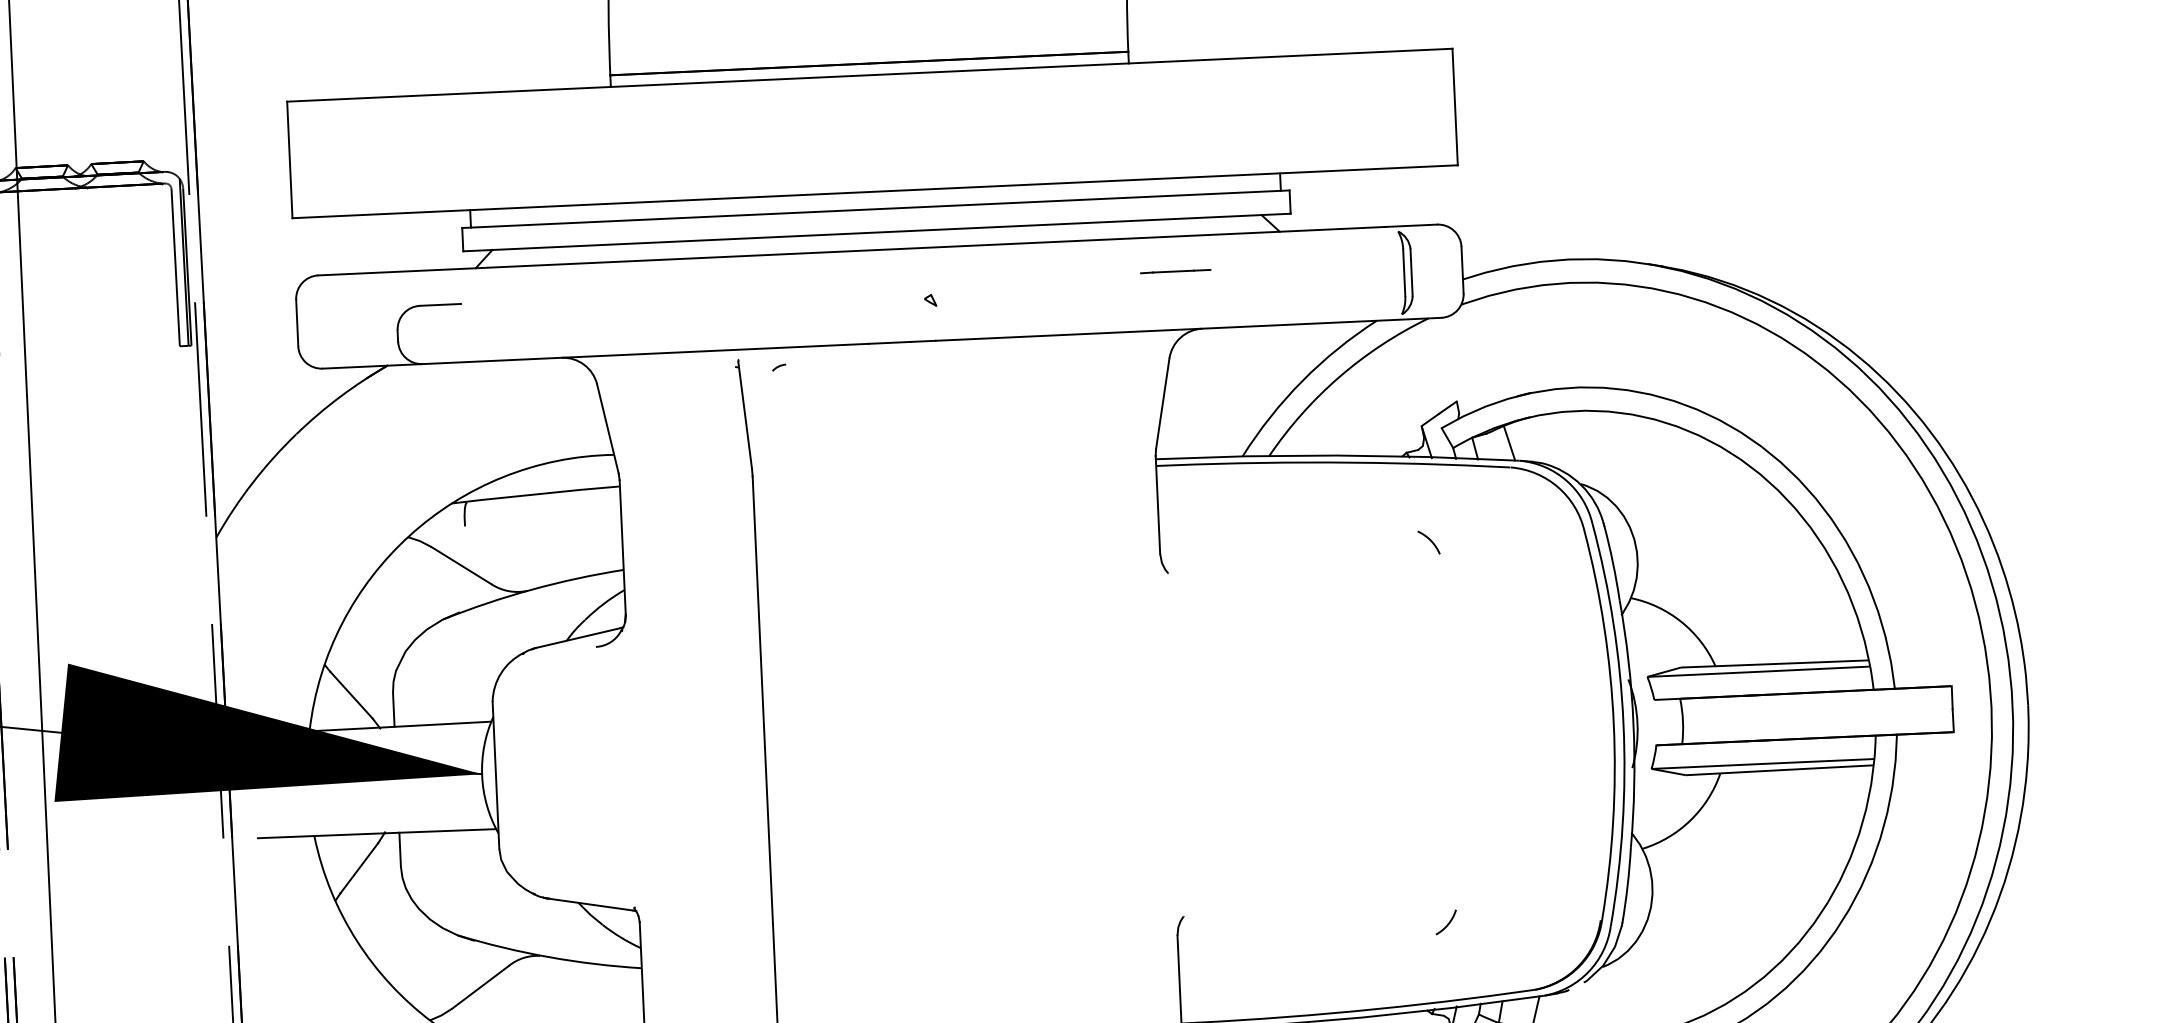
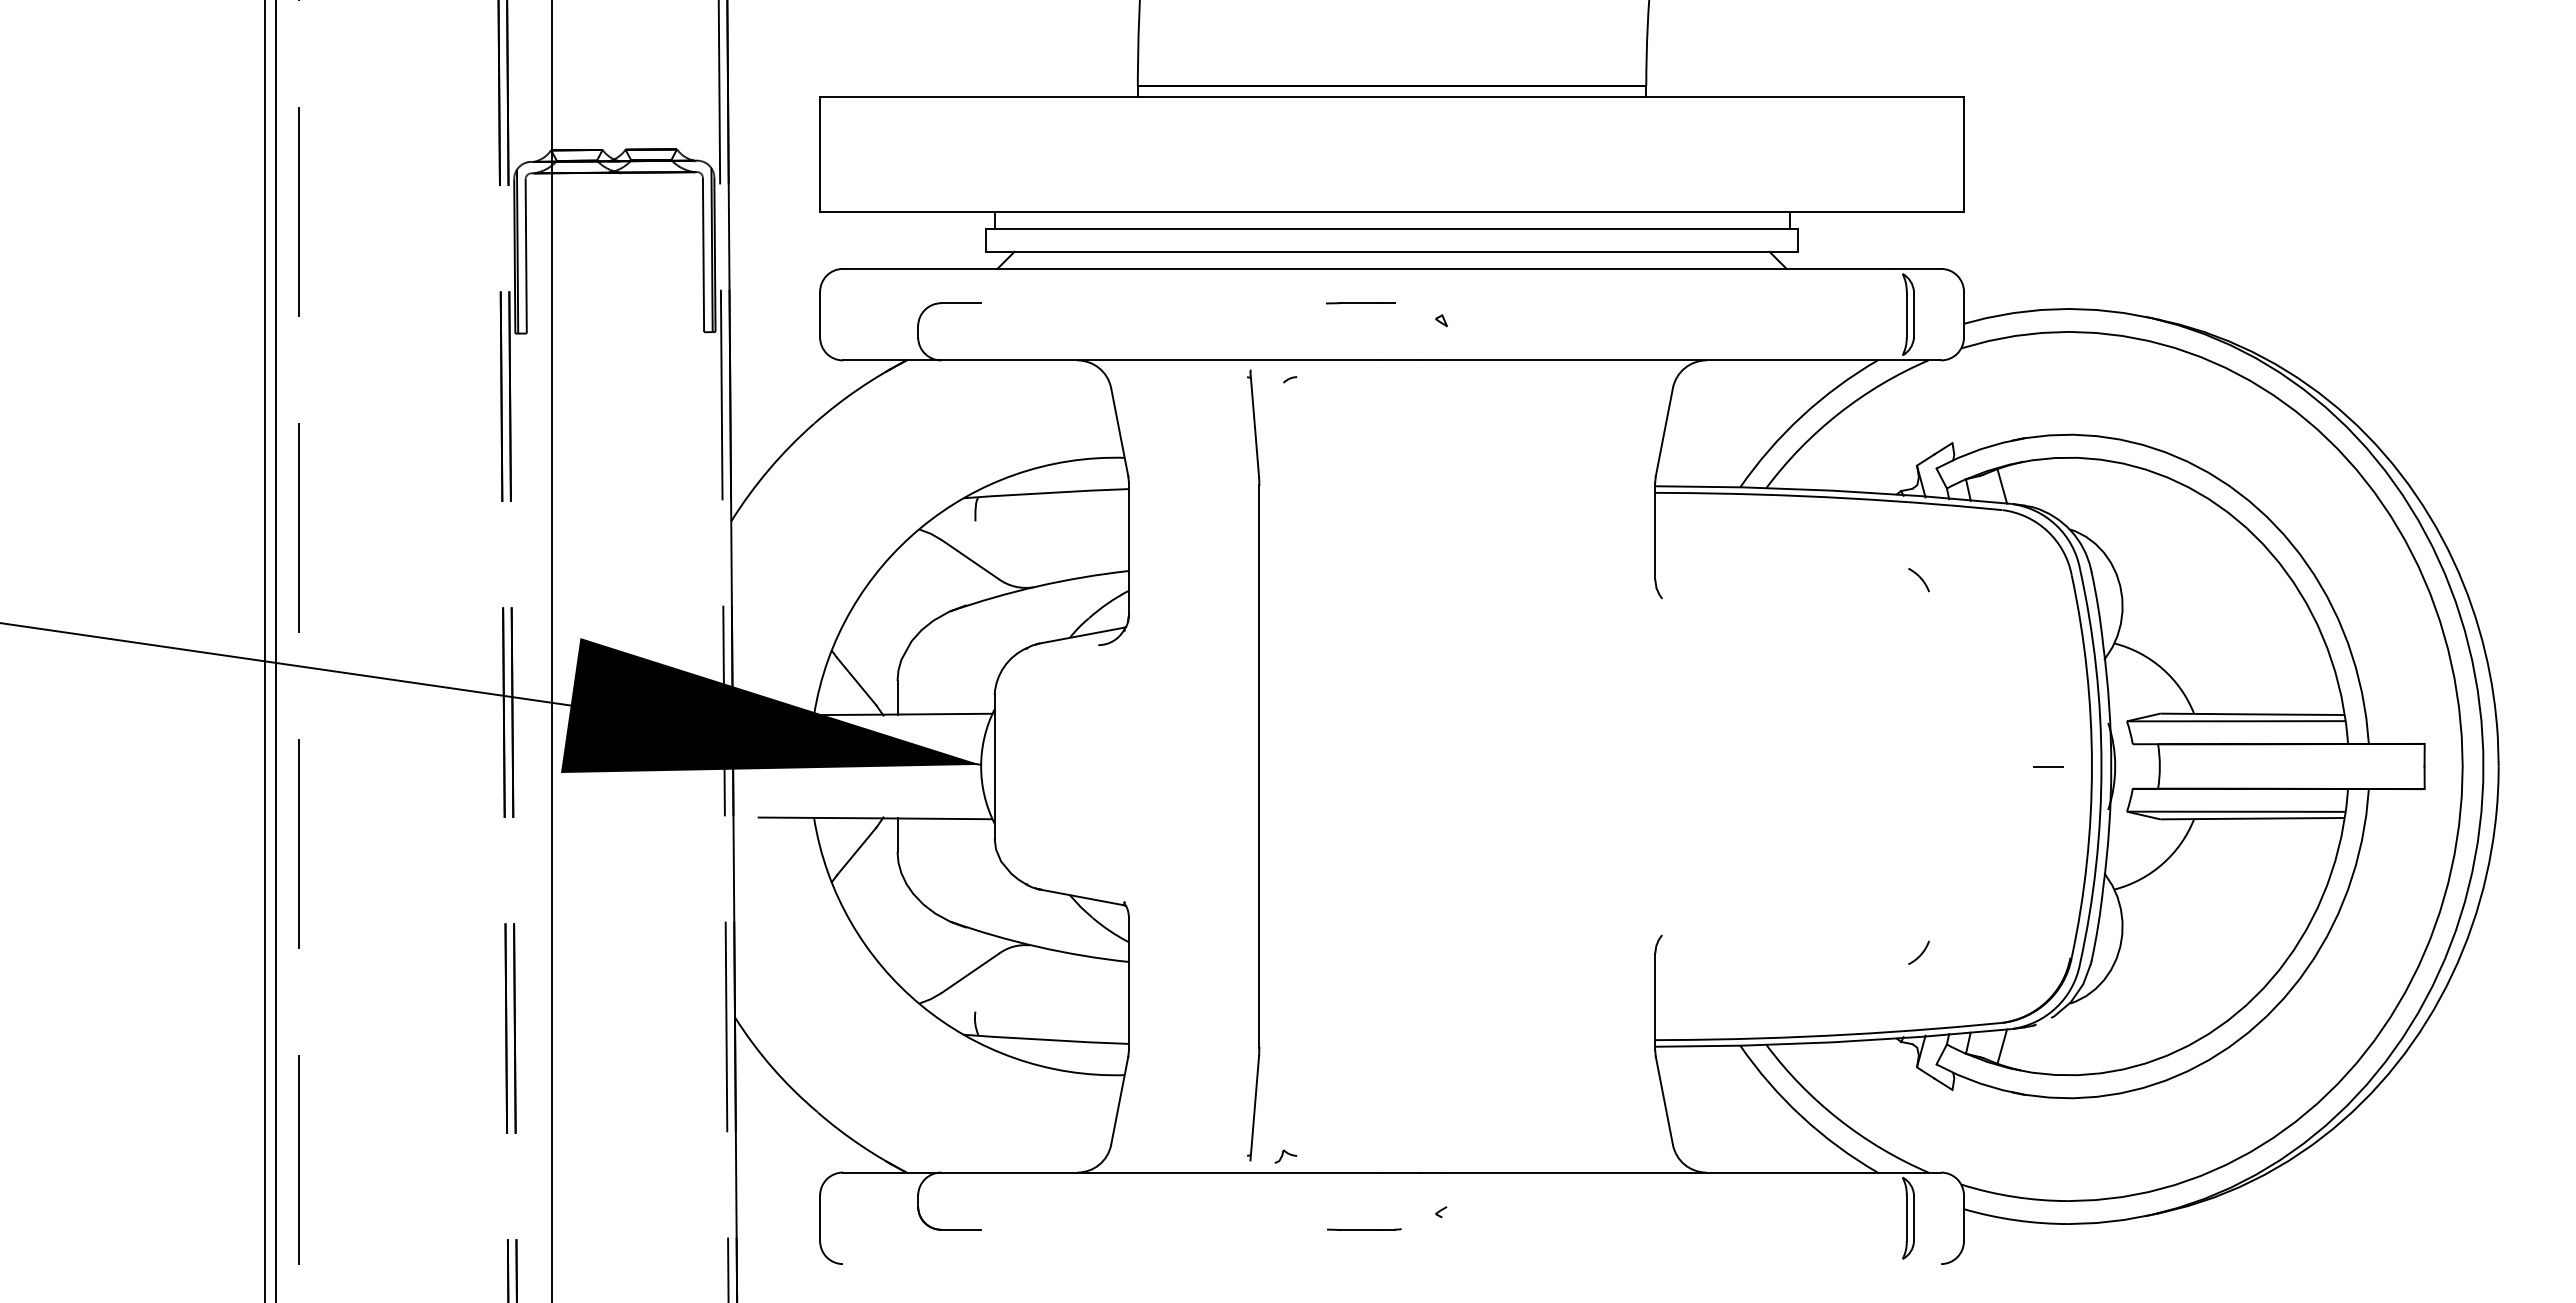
line: (1175, 271) -> (1360, 303), moved
line: (1569, 726) -> (2048, 766), added

